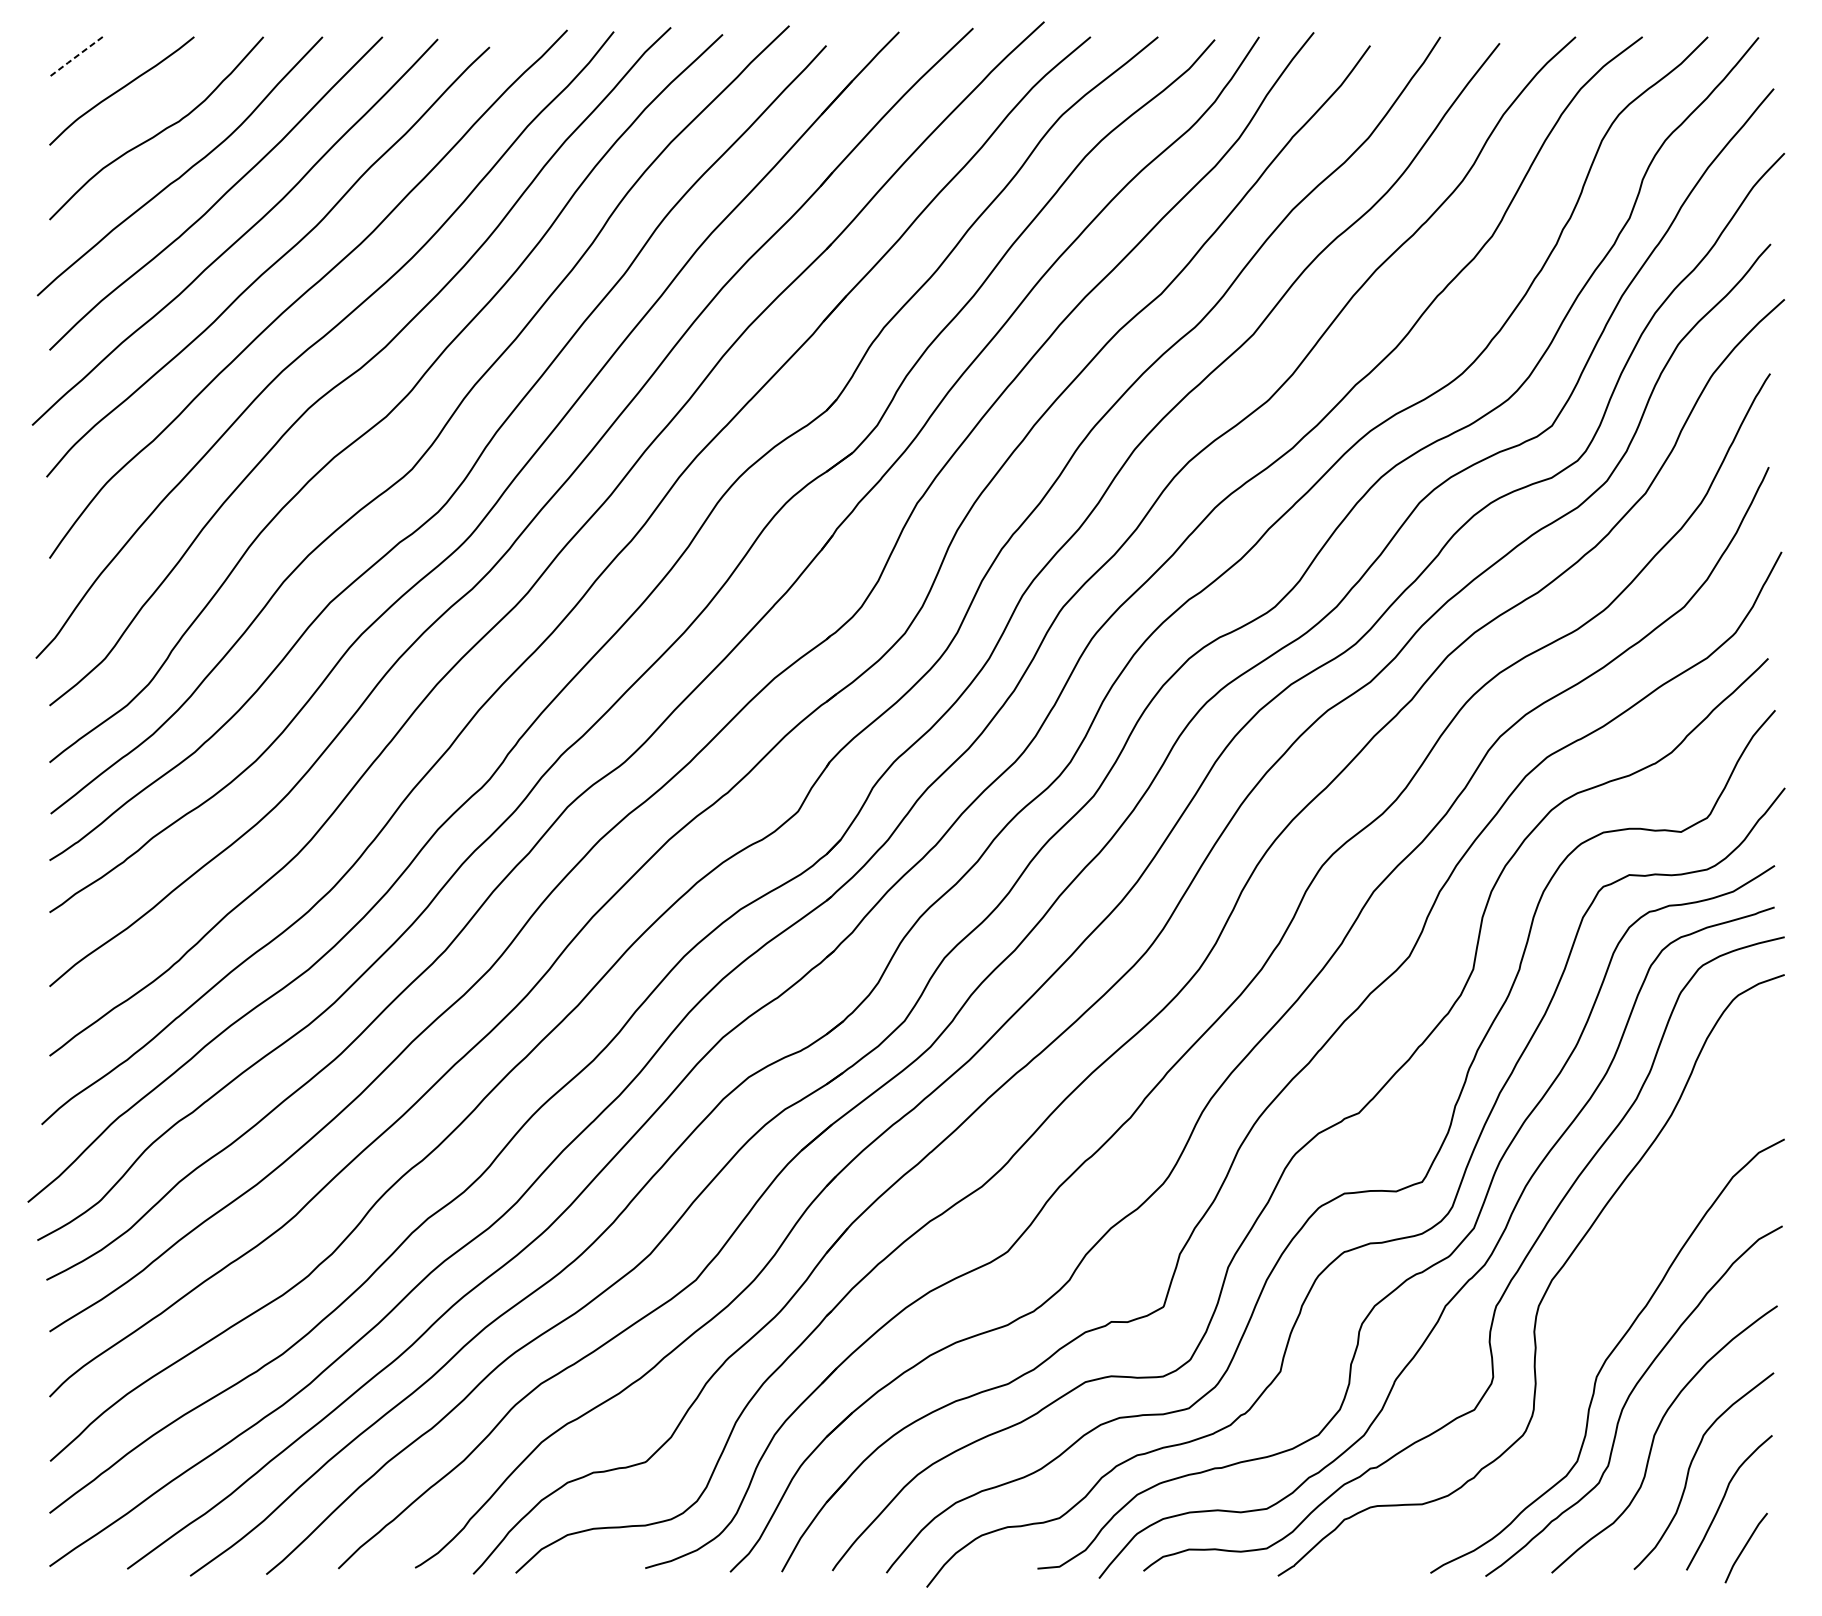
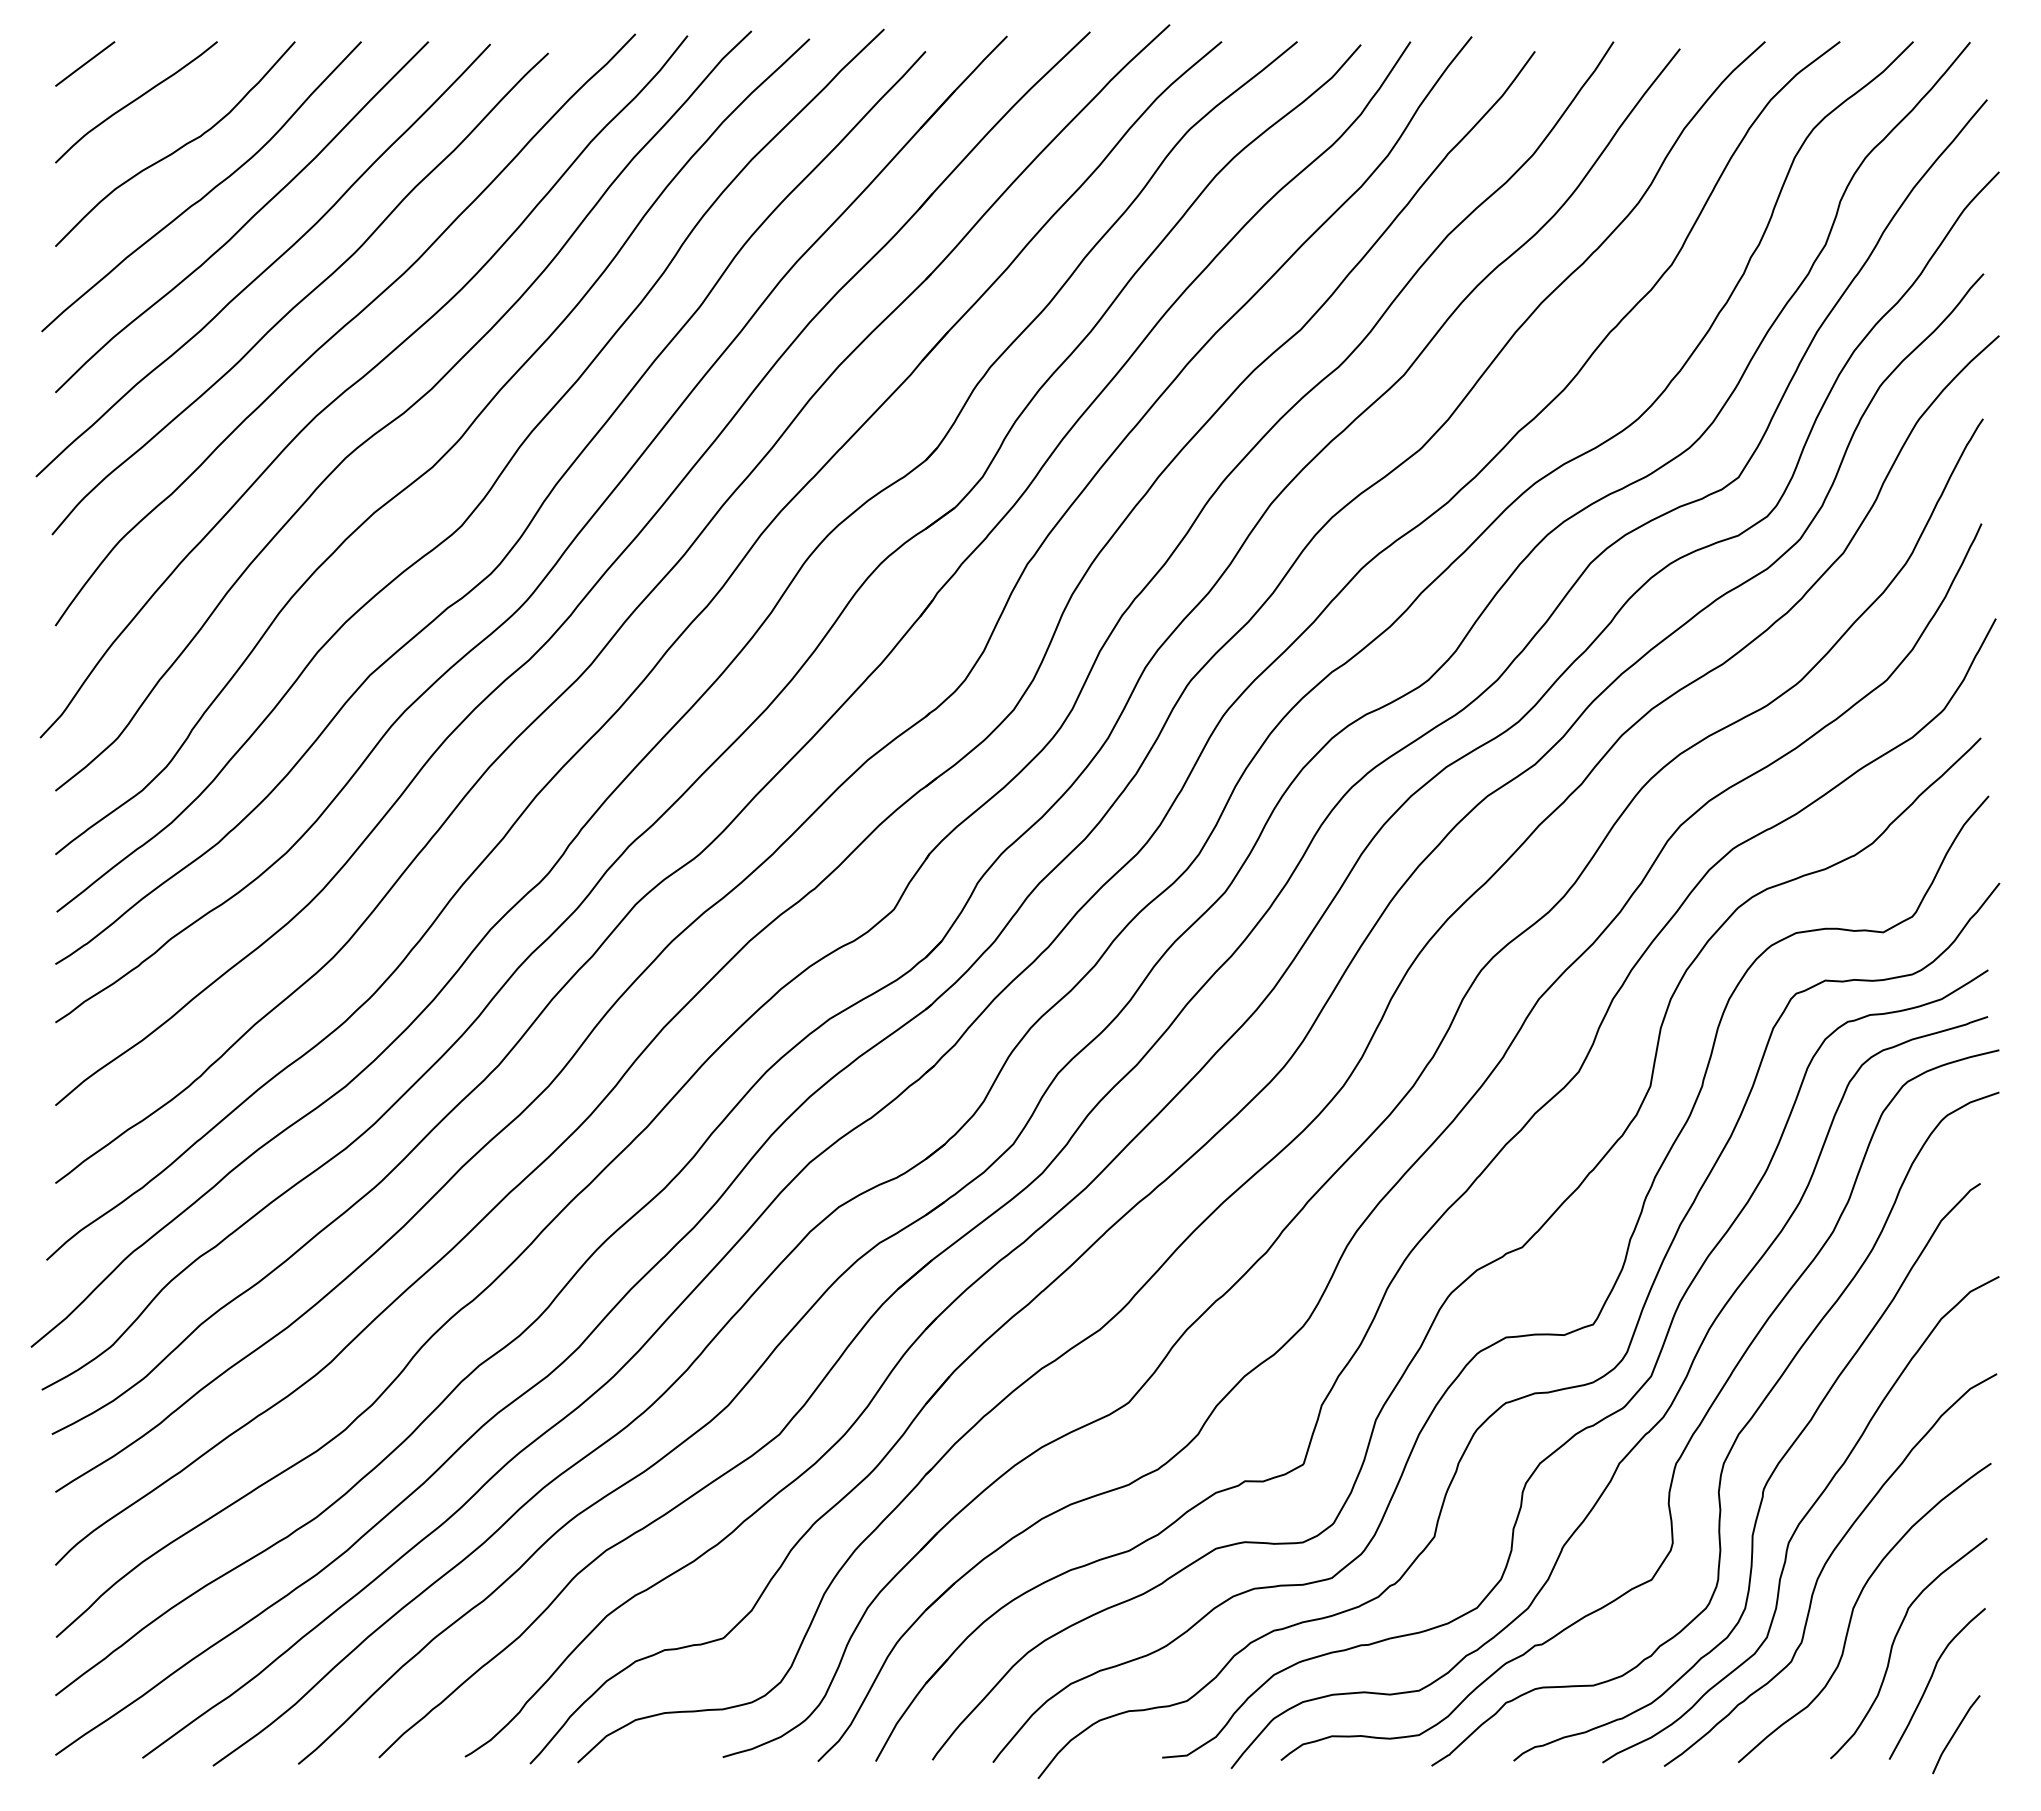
line: (75, 57) -> (84, 64), dashed -> solid
curve: (1576, 1322) -> (1766, 1481), added

